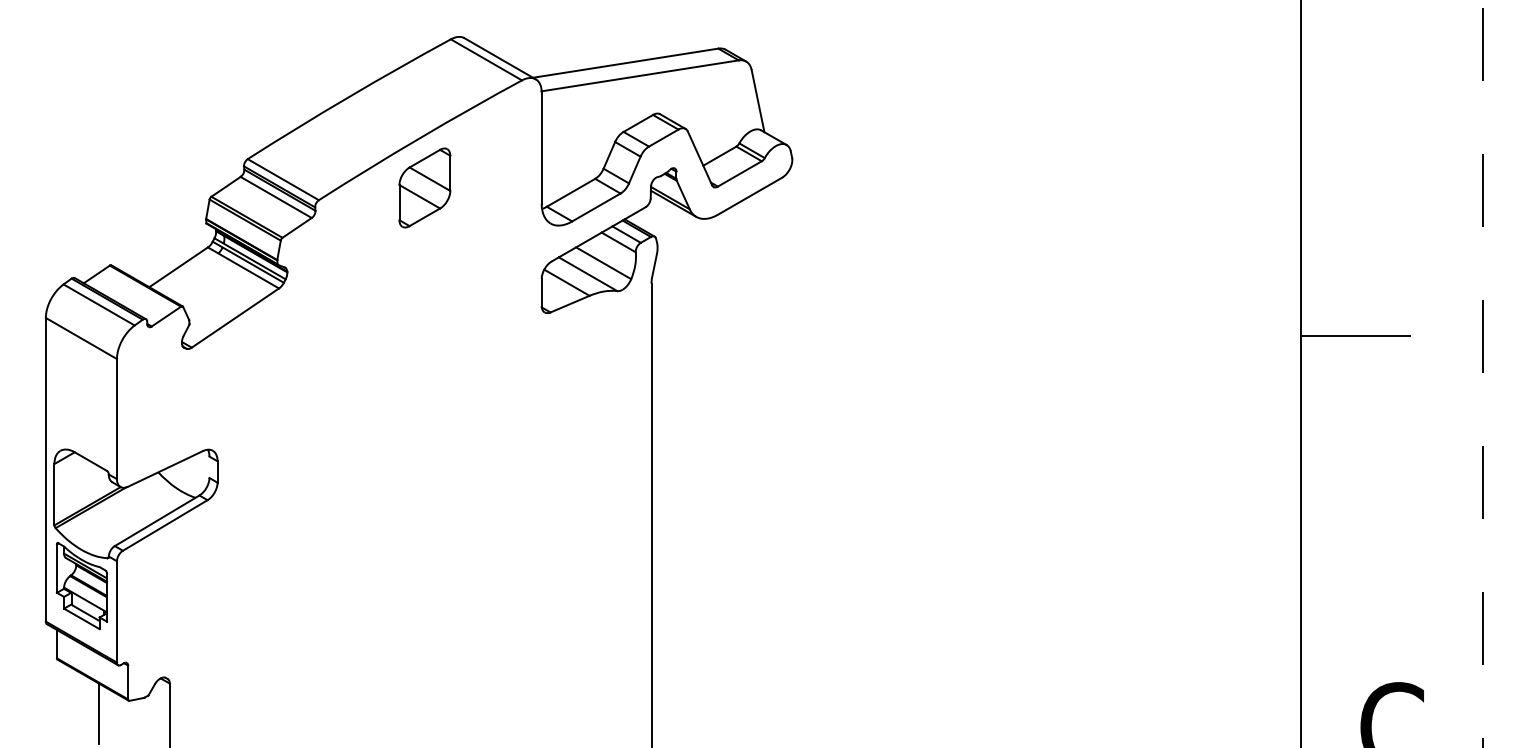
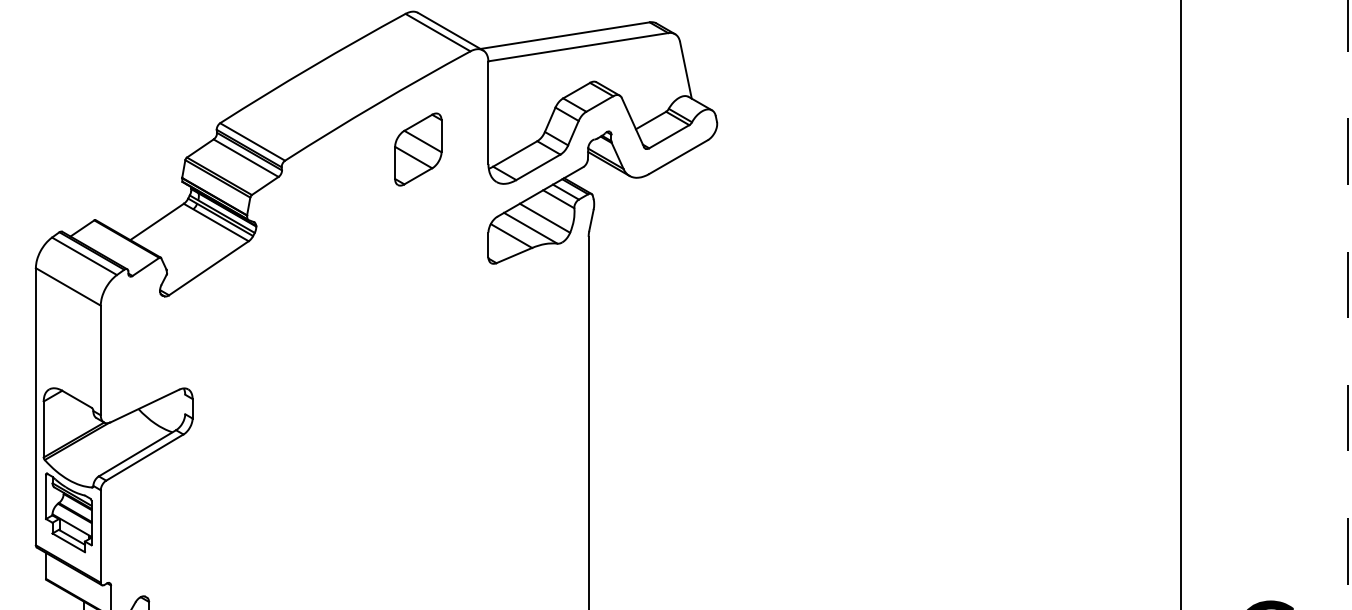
part: (424, 187) -> (417, 149), moved
line: (1355, 336) -> (1231, 285), removed

